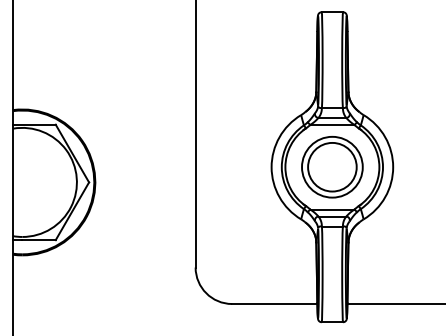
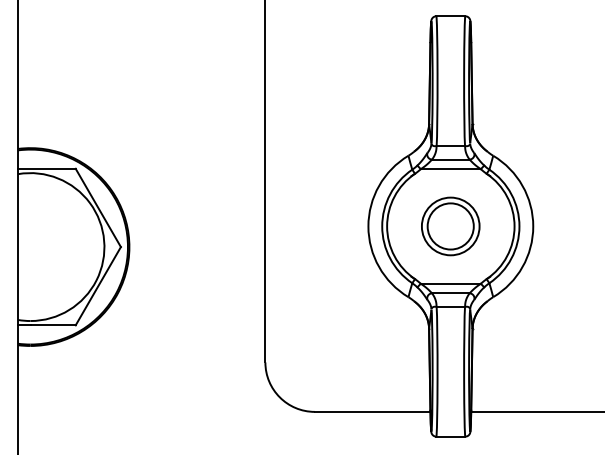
part: (332, 167) -> (450, 226), size x0.7

